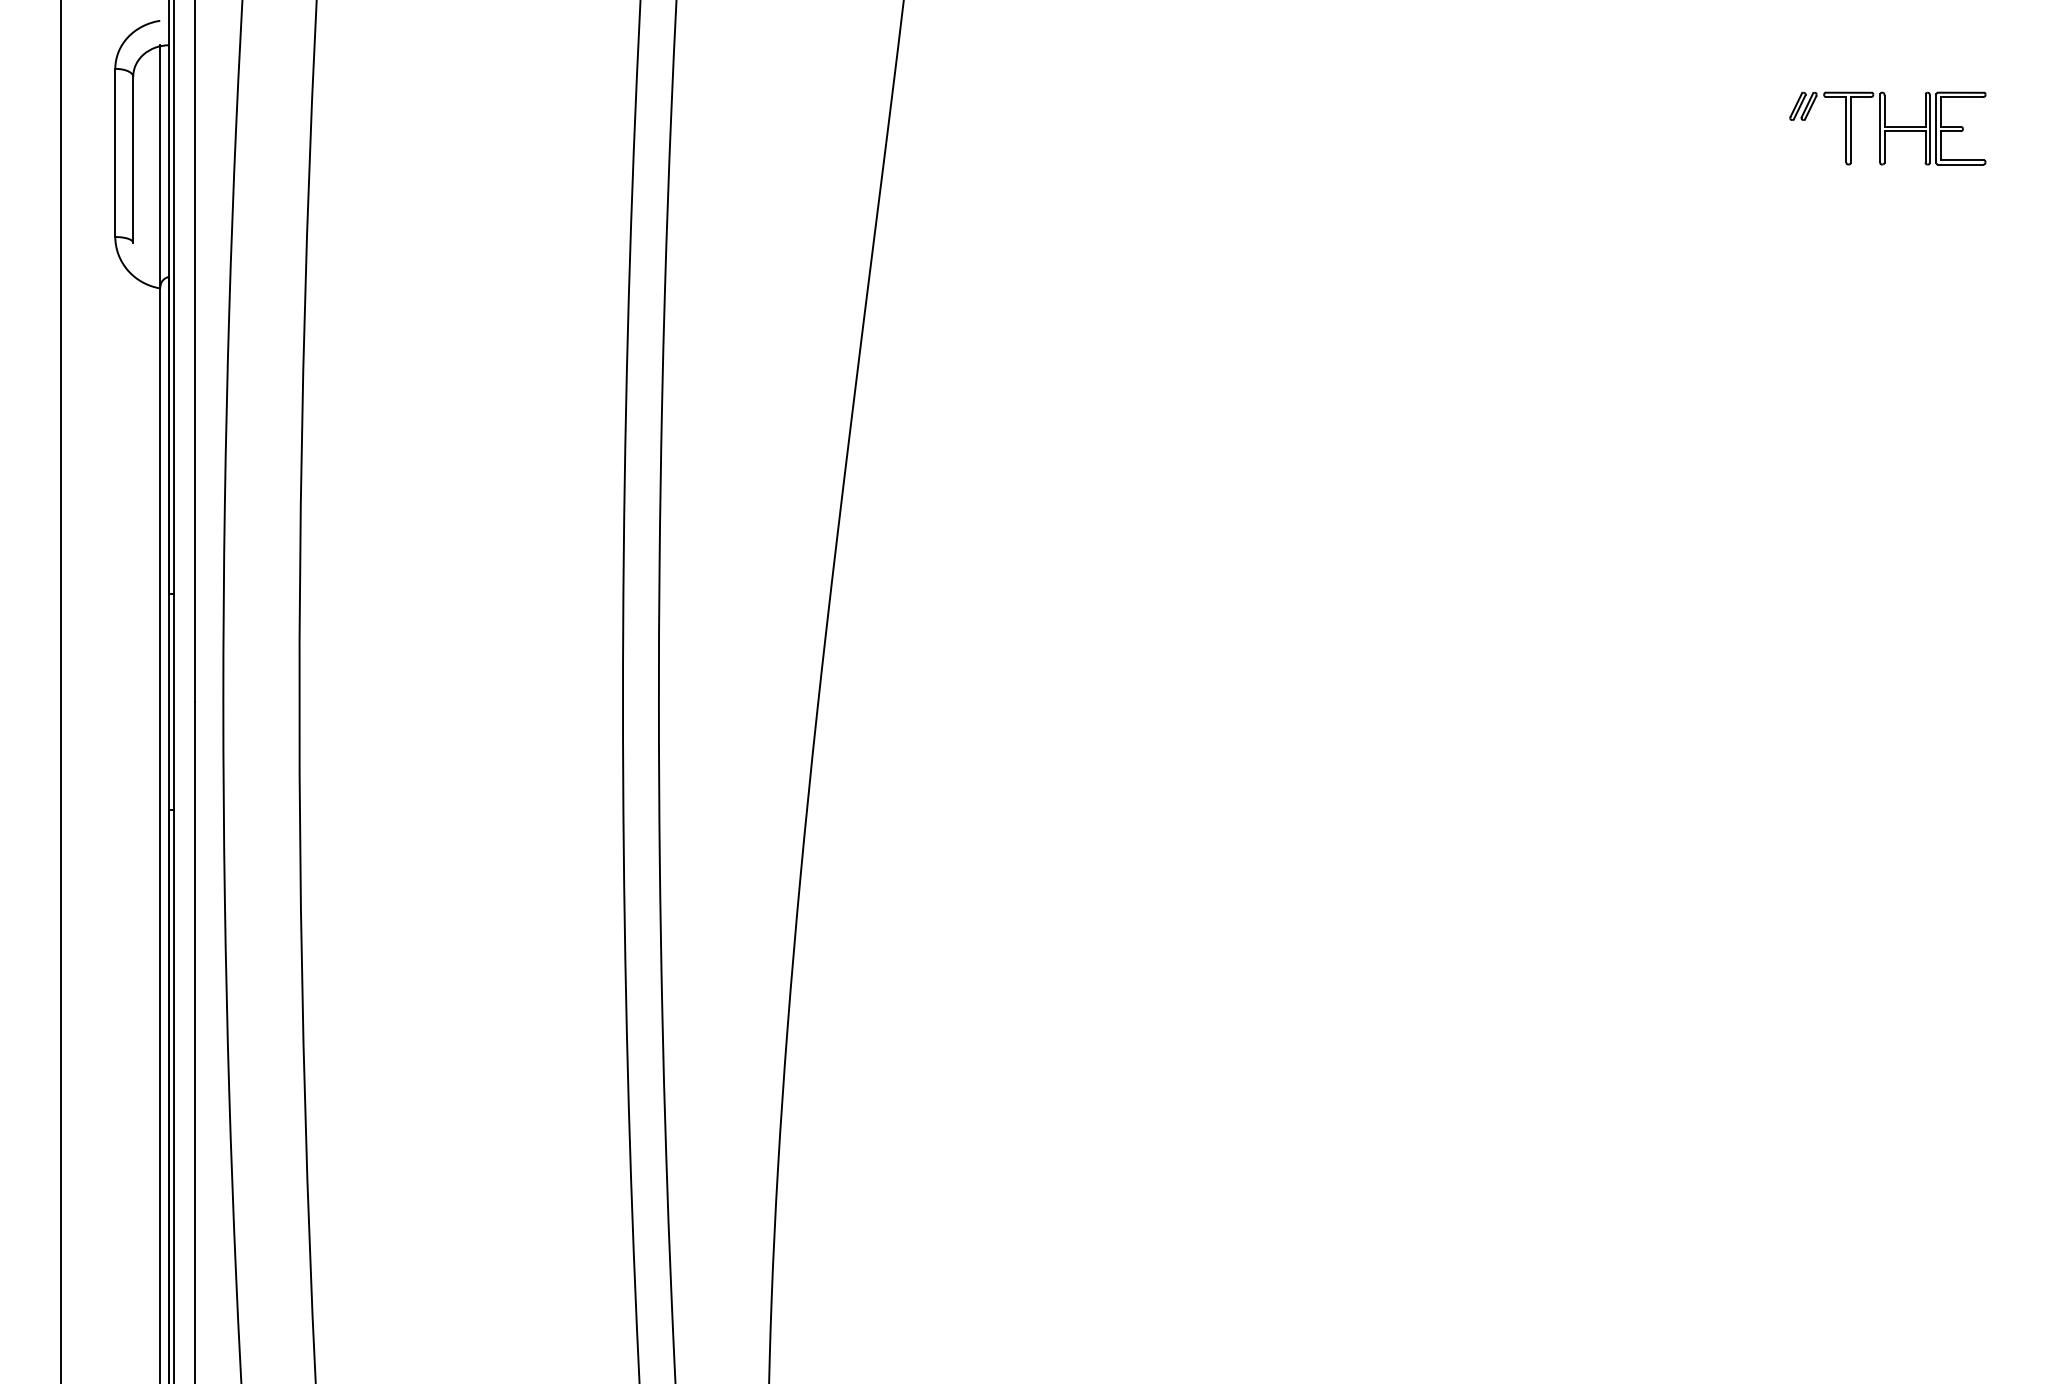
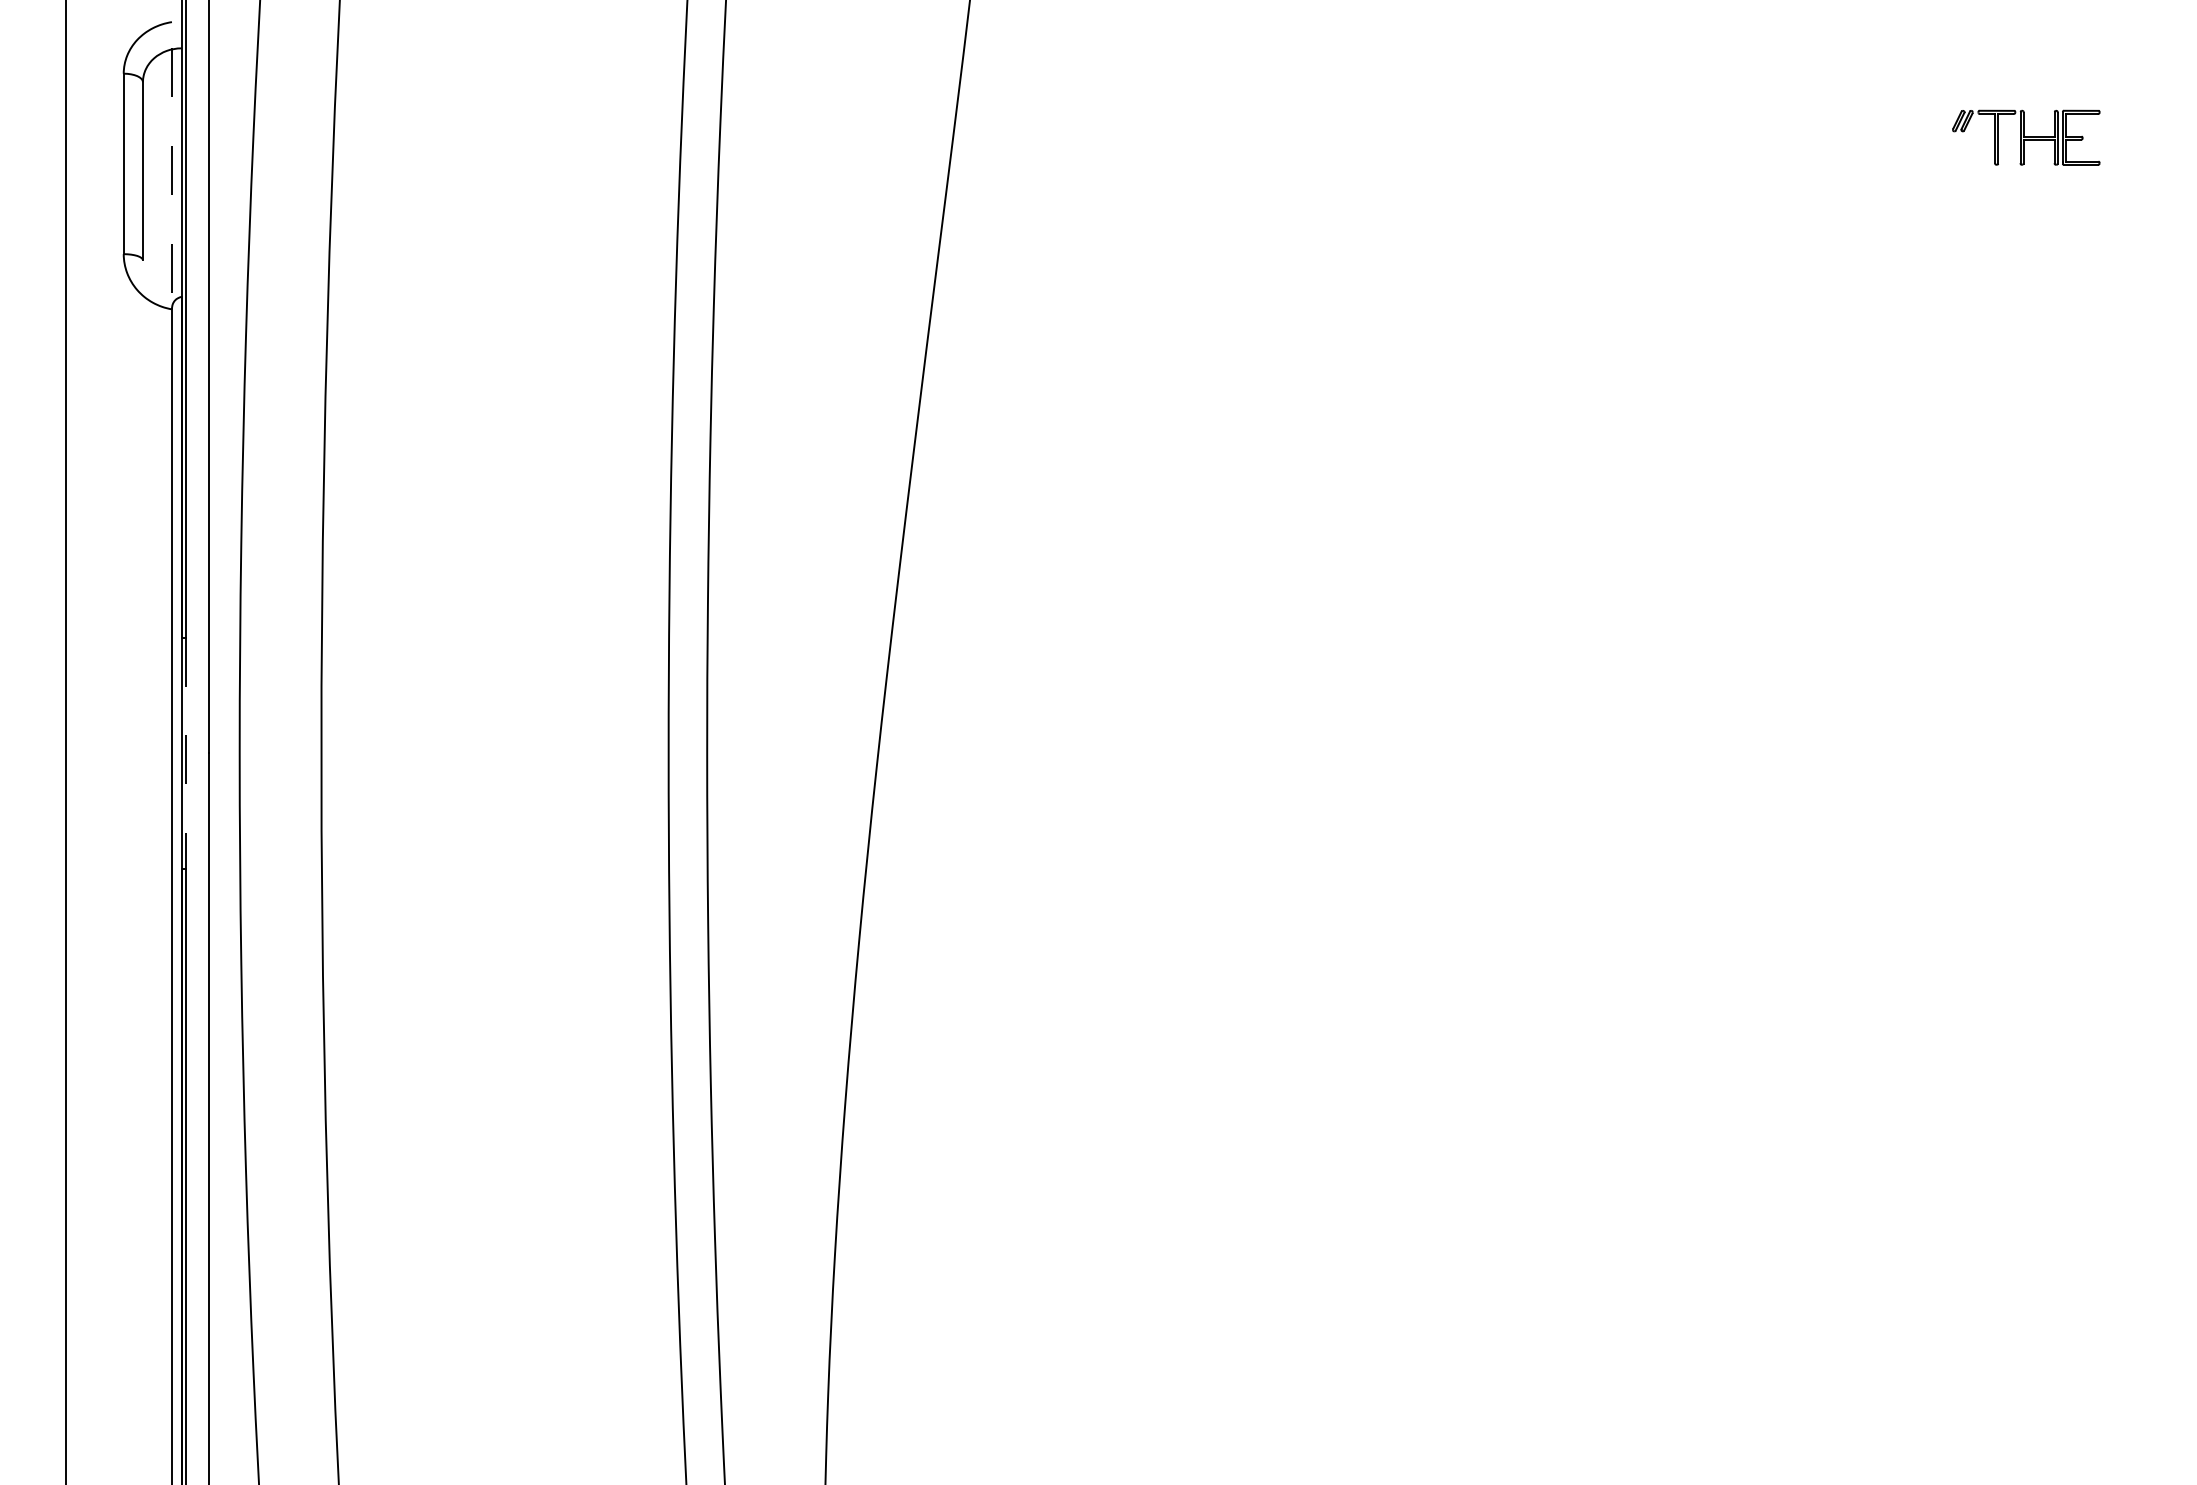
part: (1887, 128) -> (2025, 137), size x0.7
line: (160, 166) -> (172, 178), solid -> dashed
line: (173, 702) -> (186, 753), solid -> dashed

